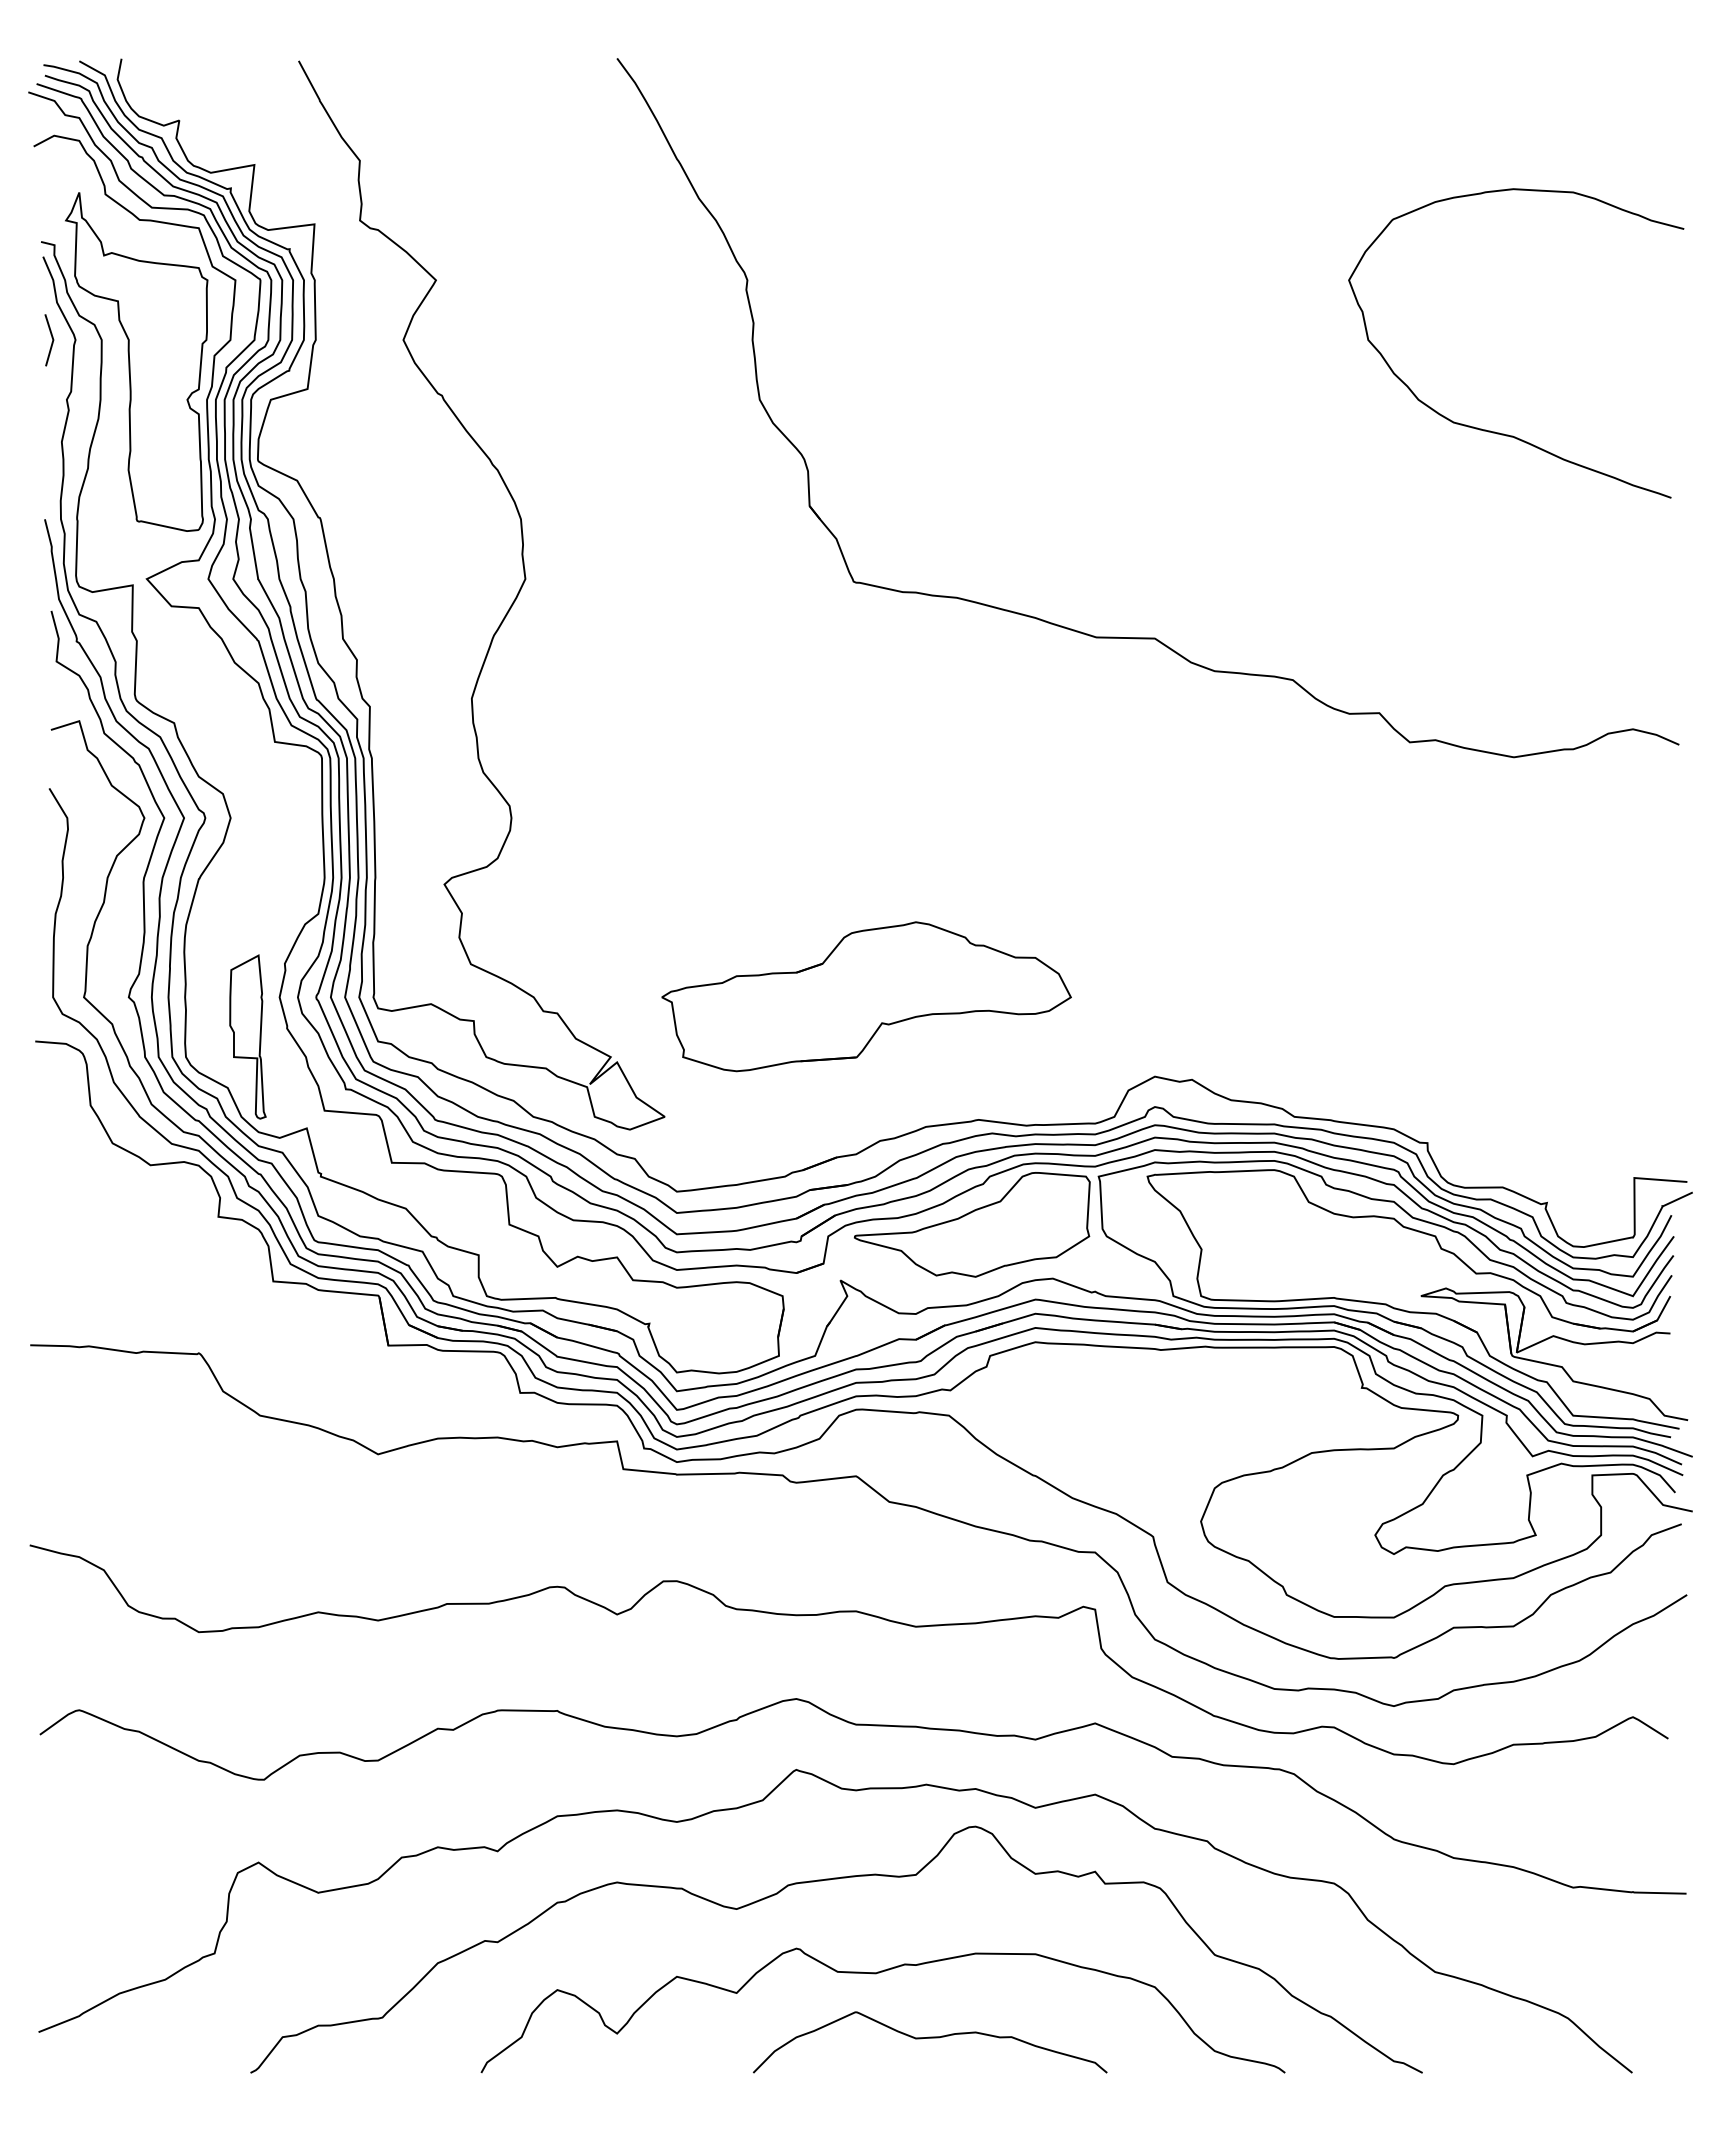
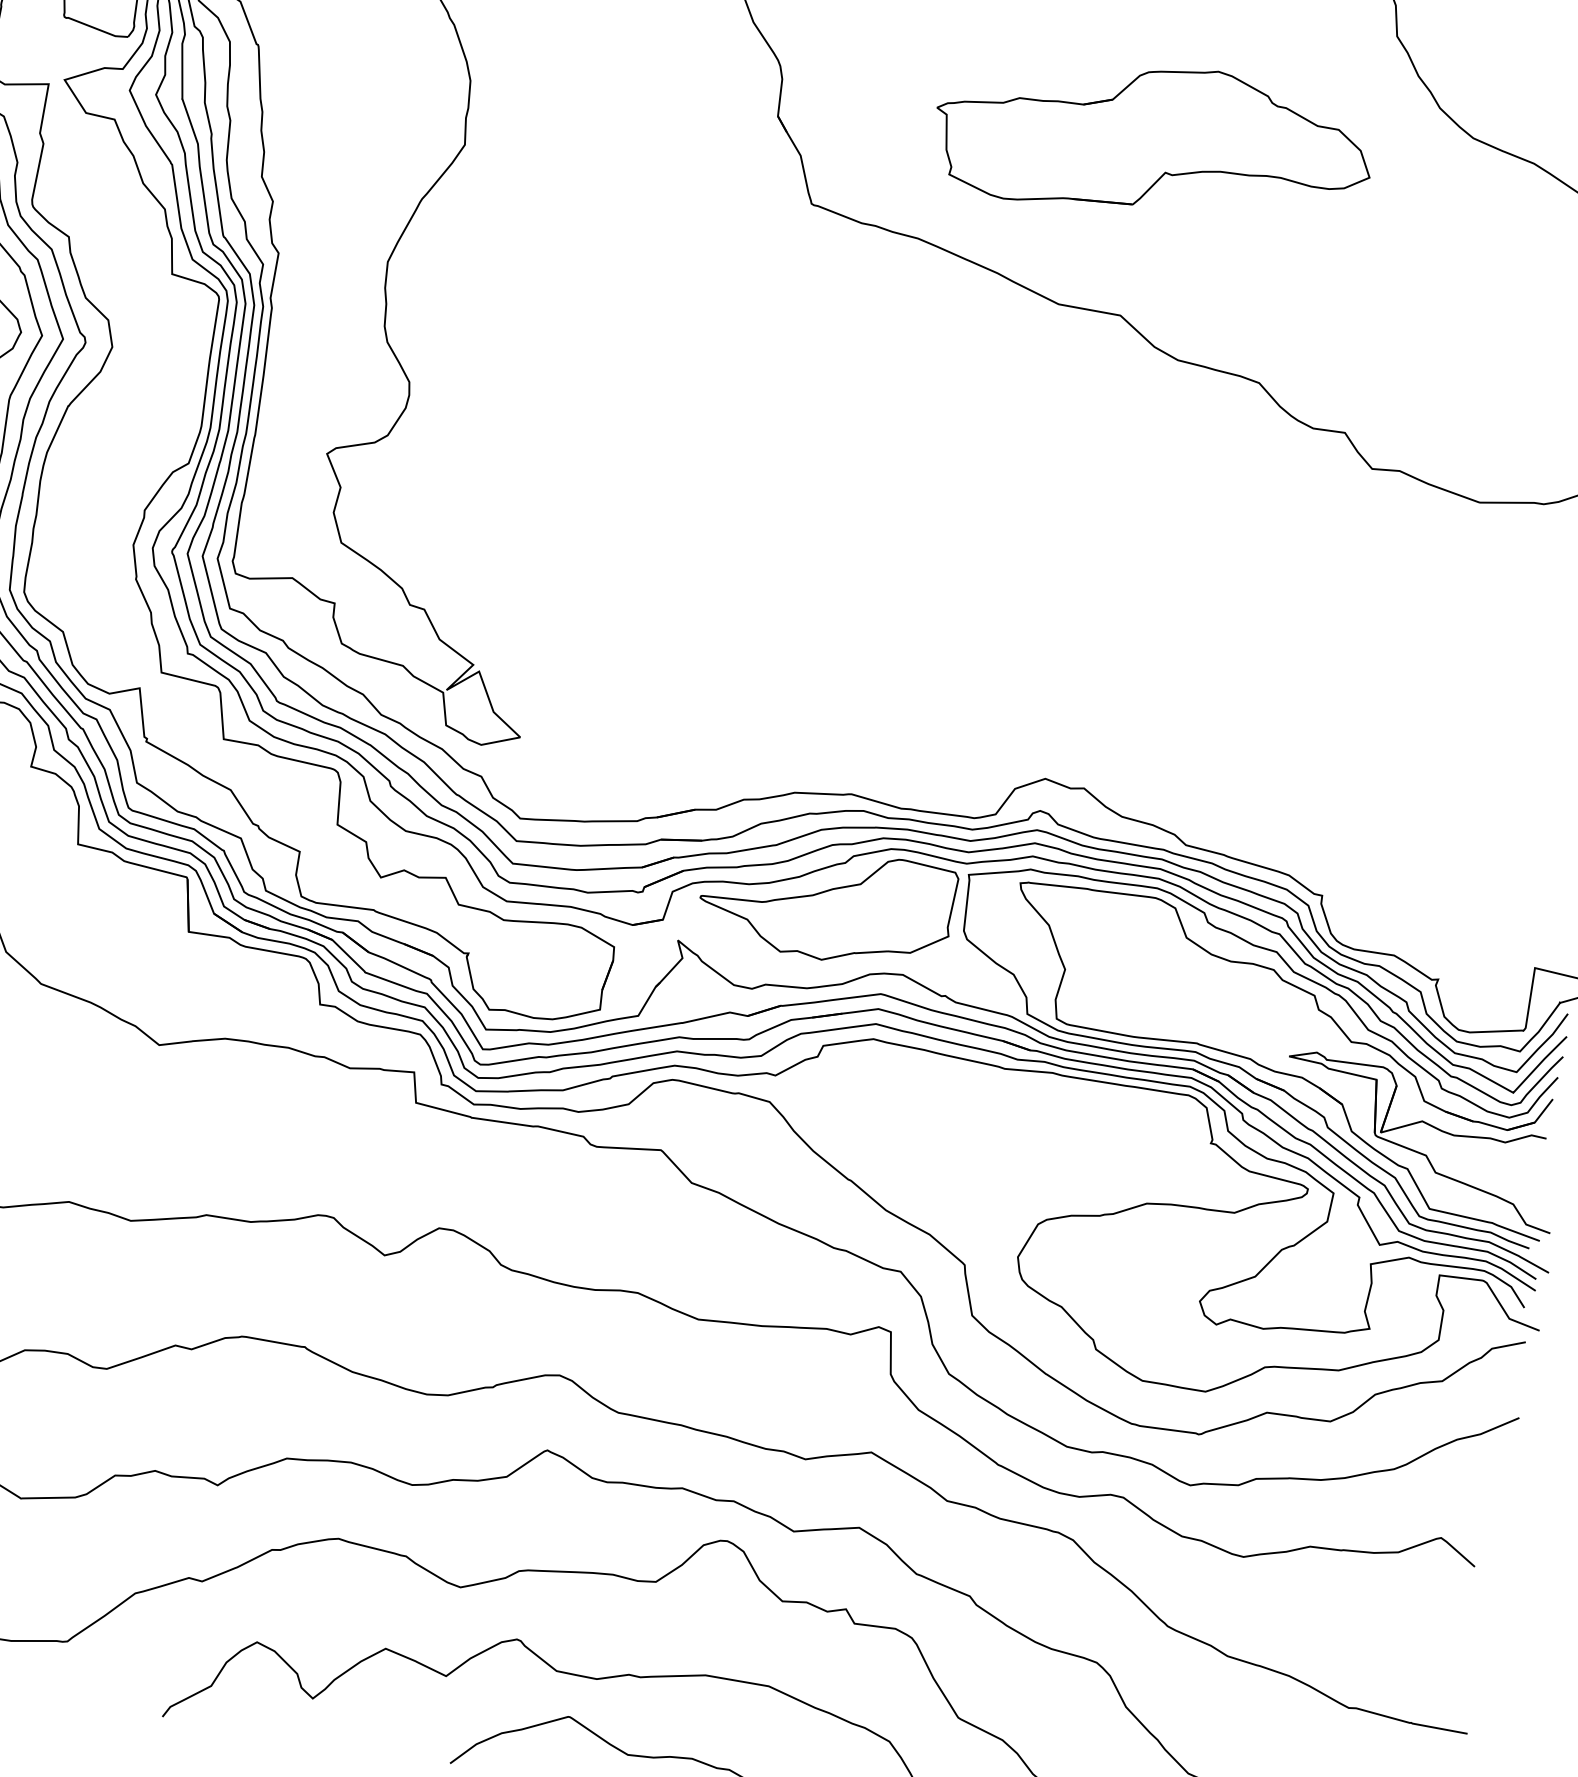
part: (866, 996) -> (1153, 141), moved
part: (247, 1036) -> (92, 580), removed

